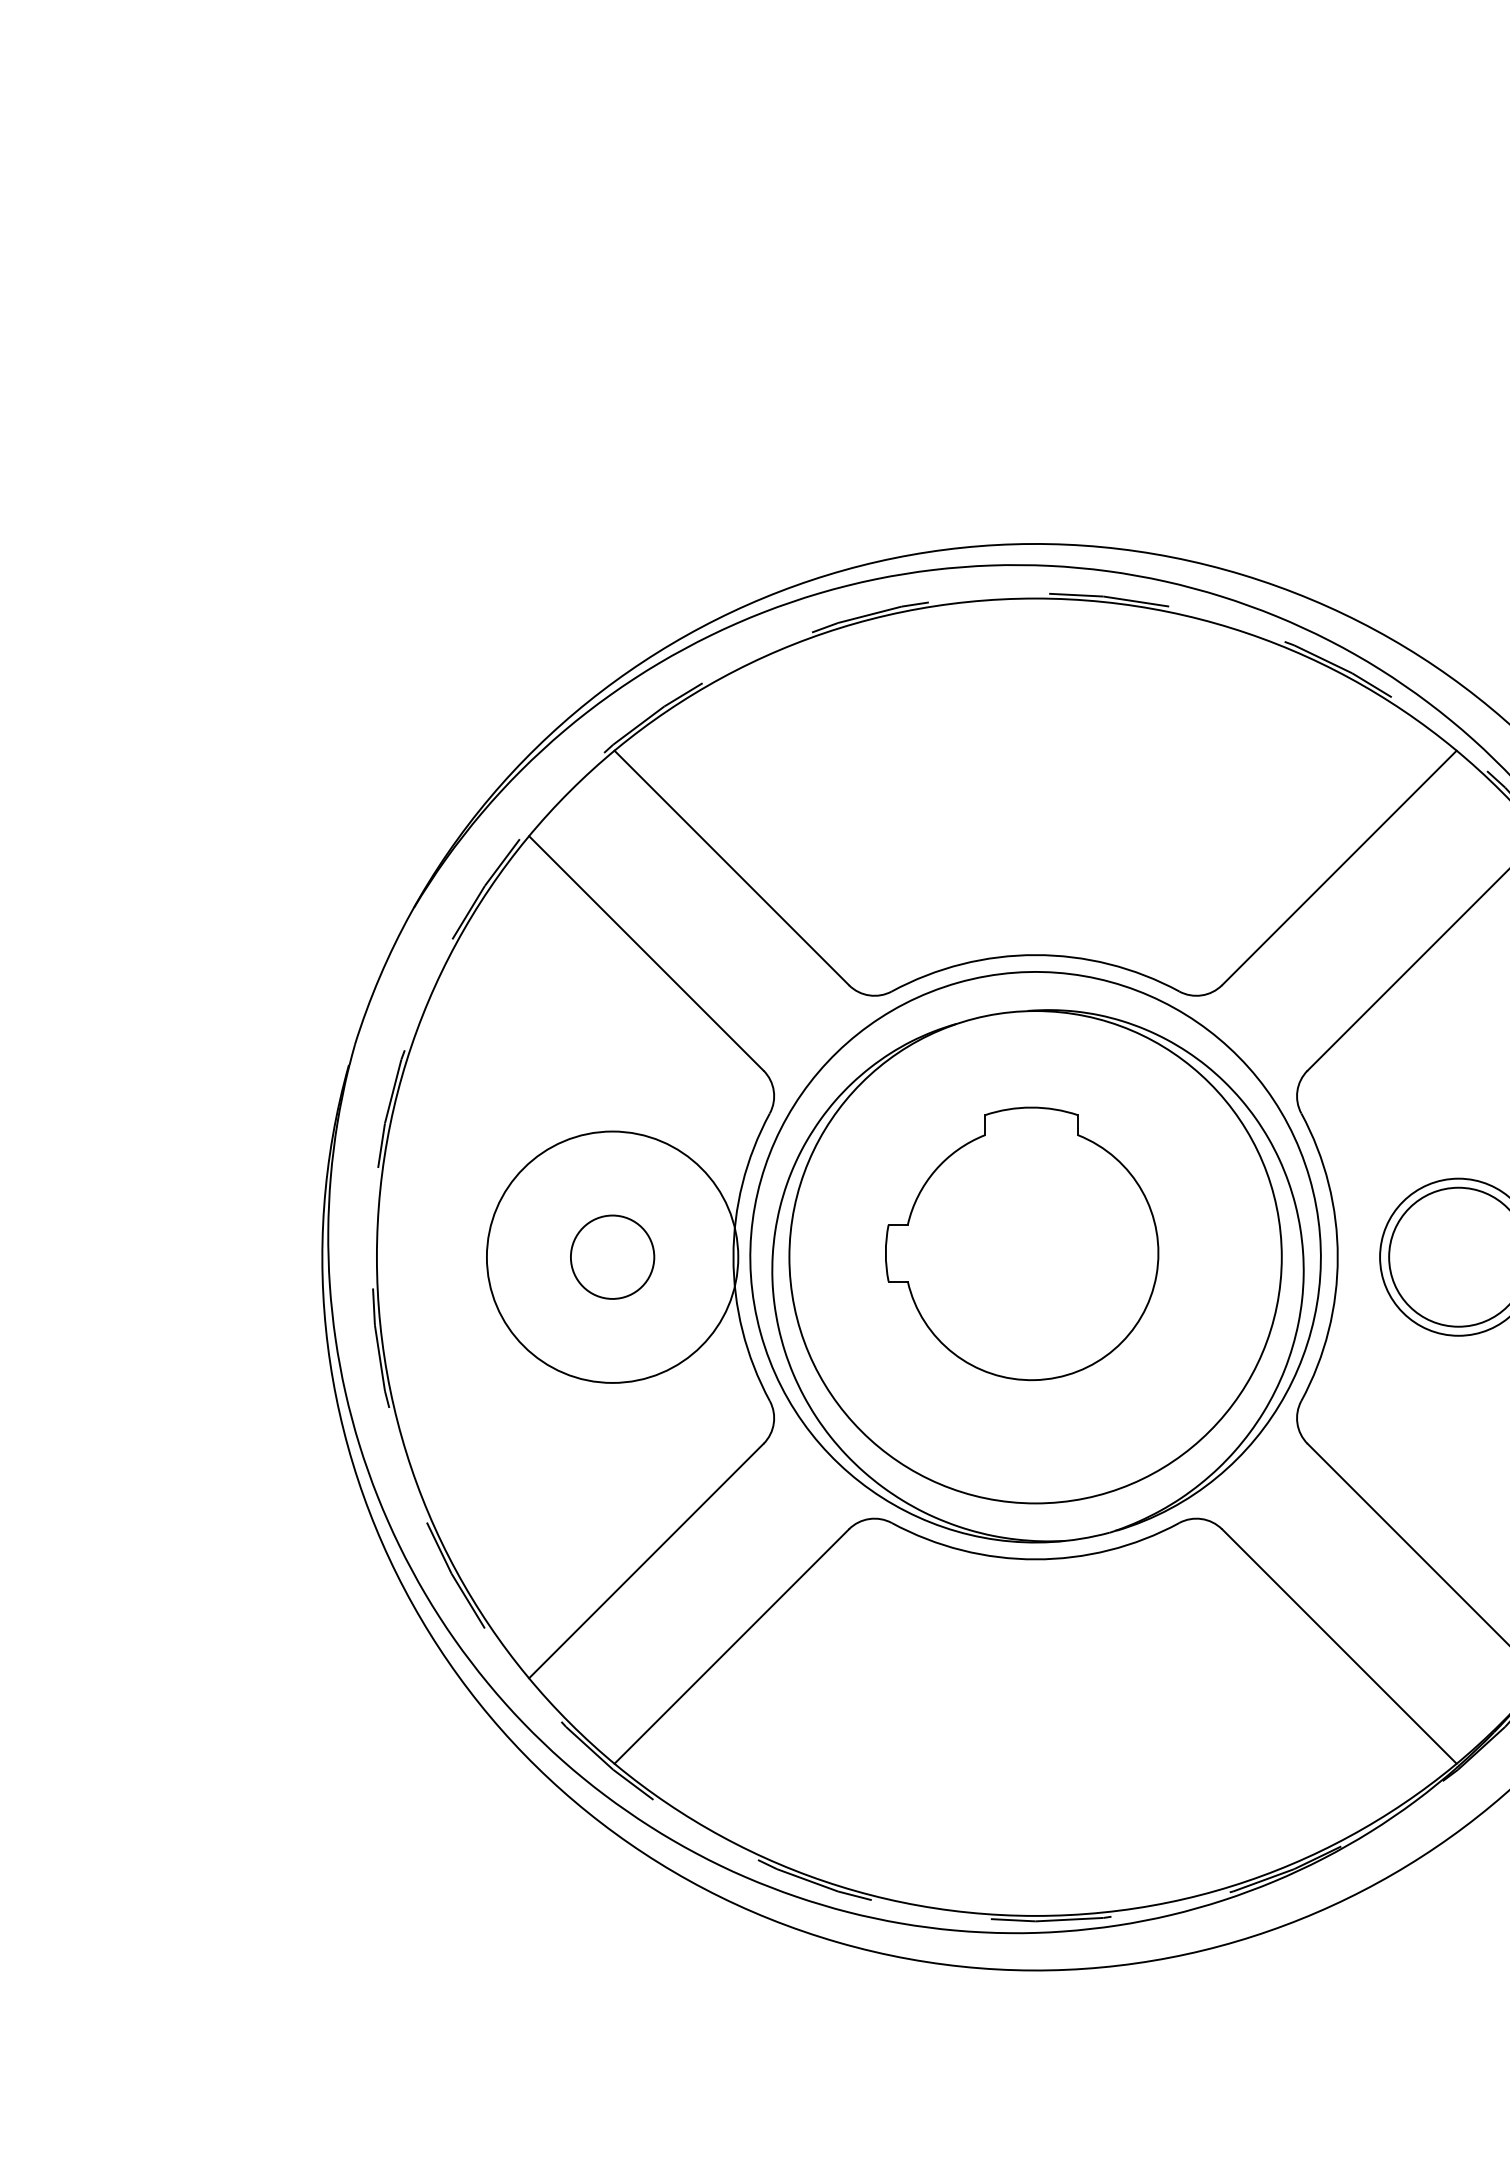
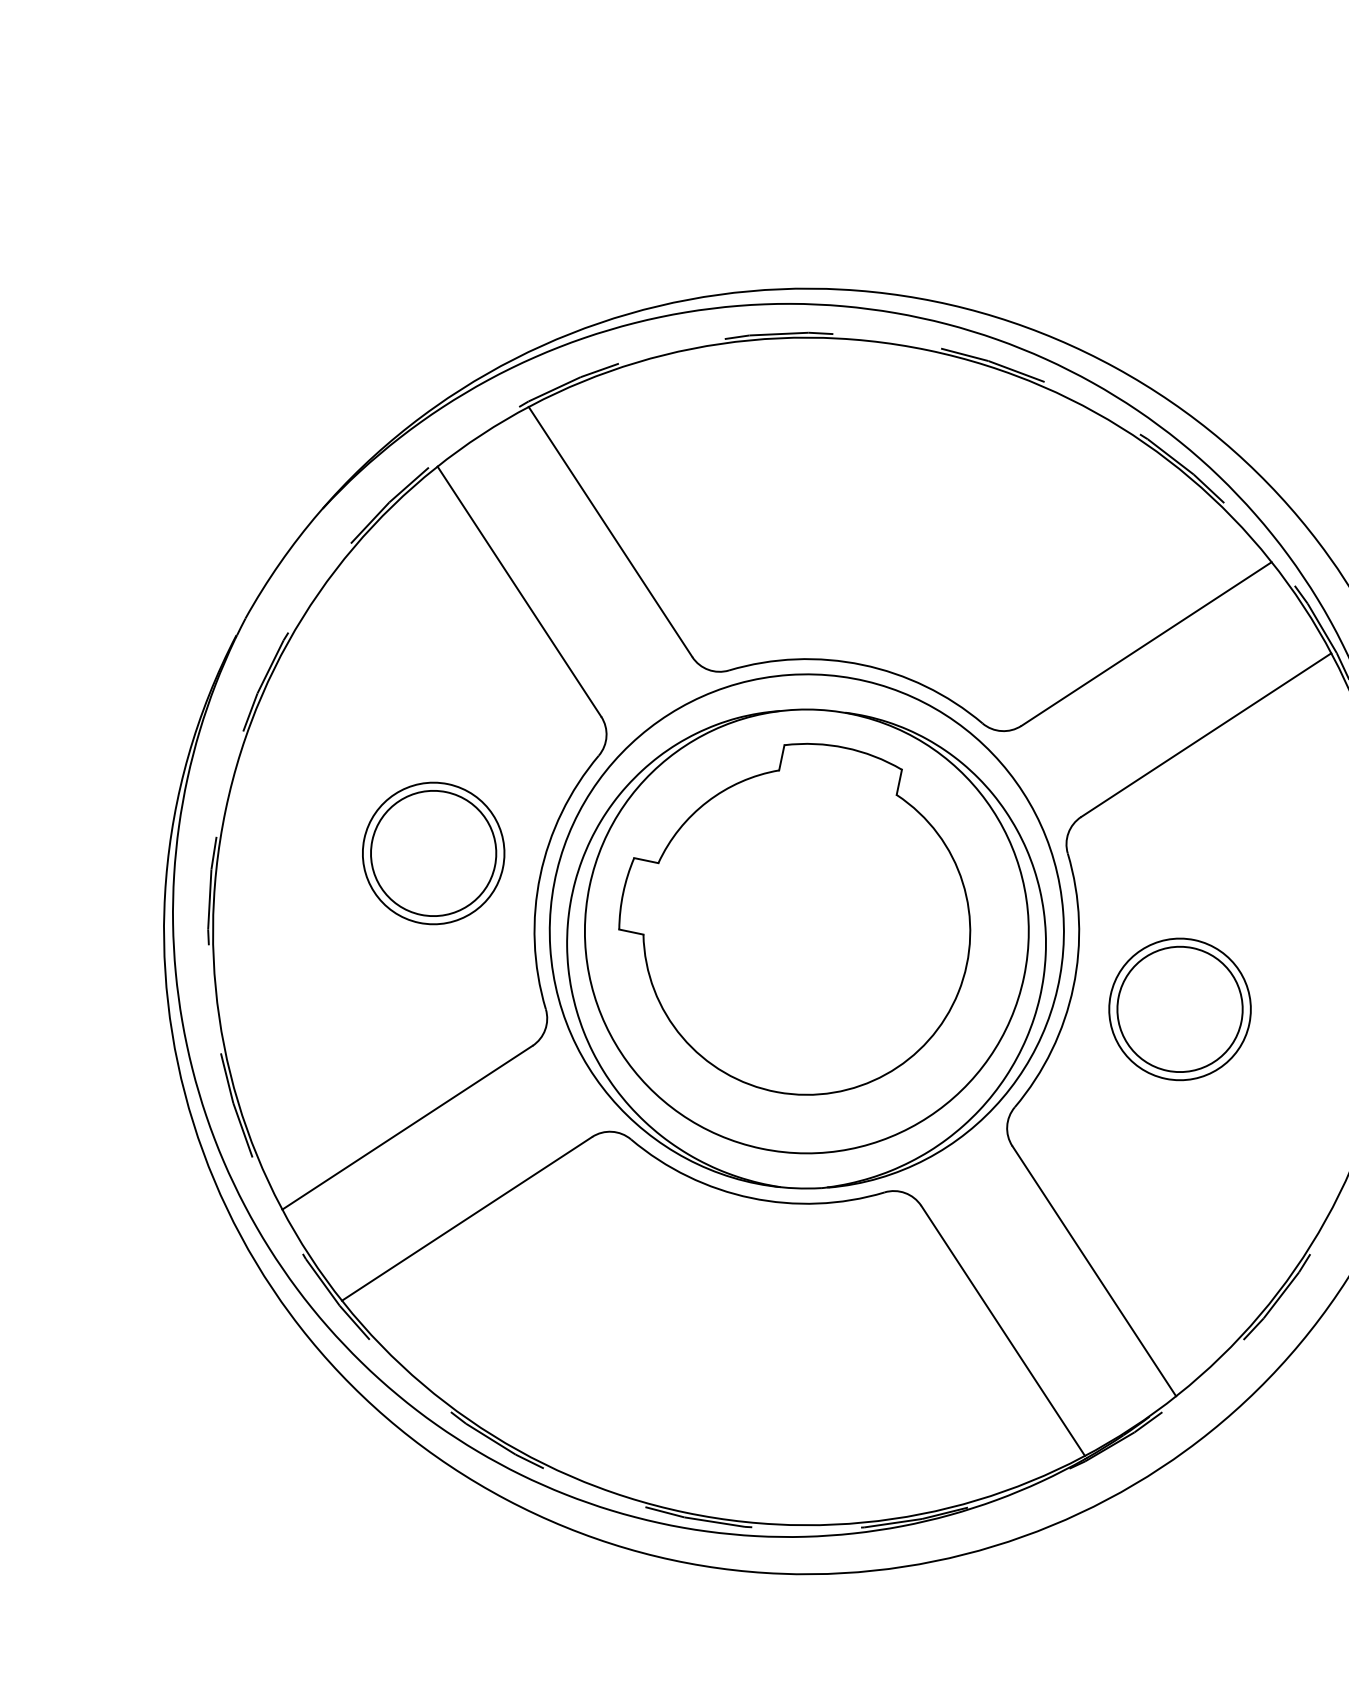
part: (1021, 1243) -> (796, 916), size x1.43
circle: (612, 1256) -> (433, 852), size x0.62
circle: (612, 1256) -> (433, 852), size x1.67

